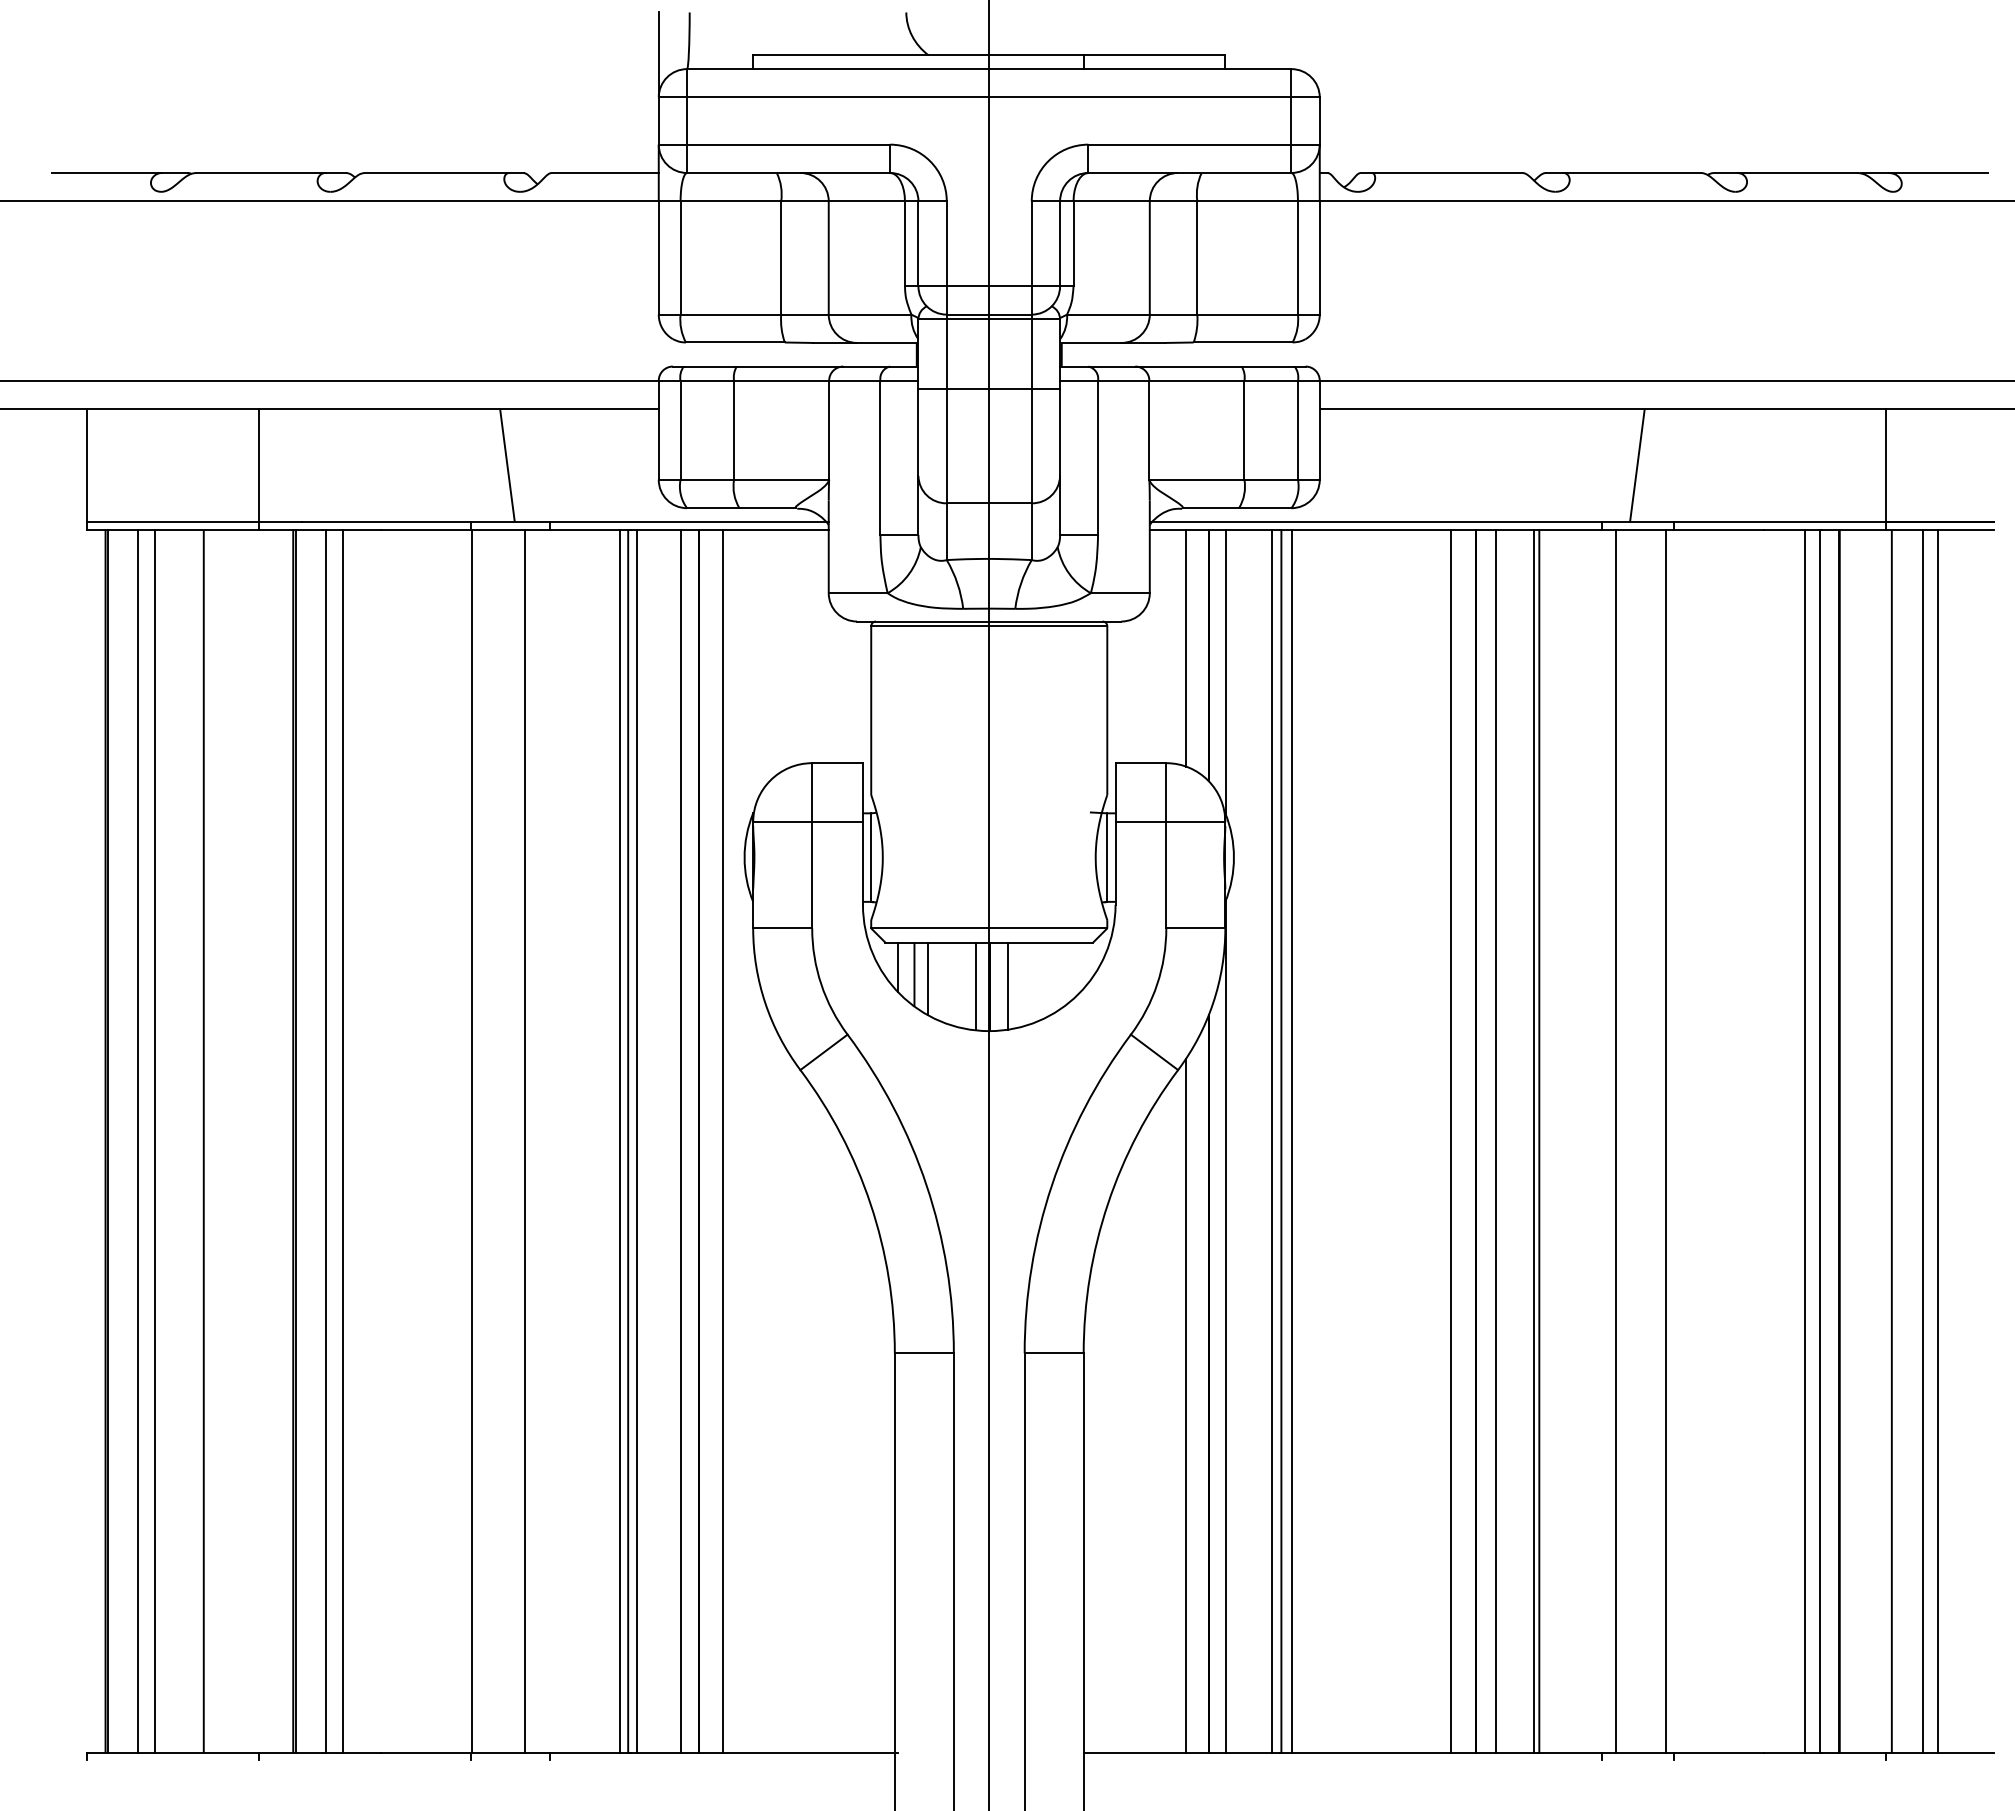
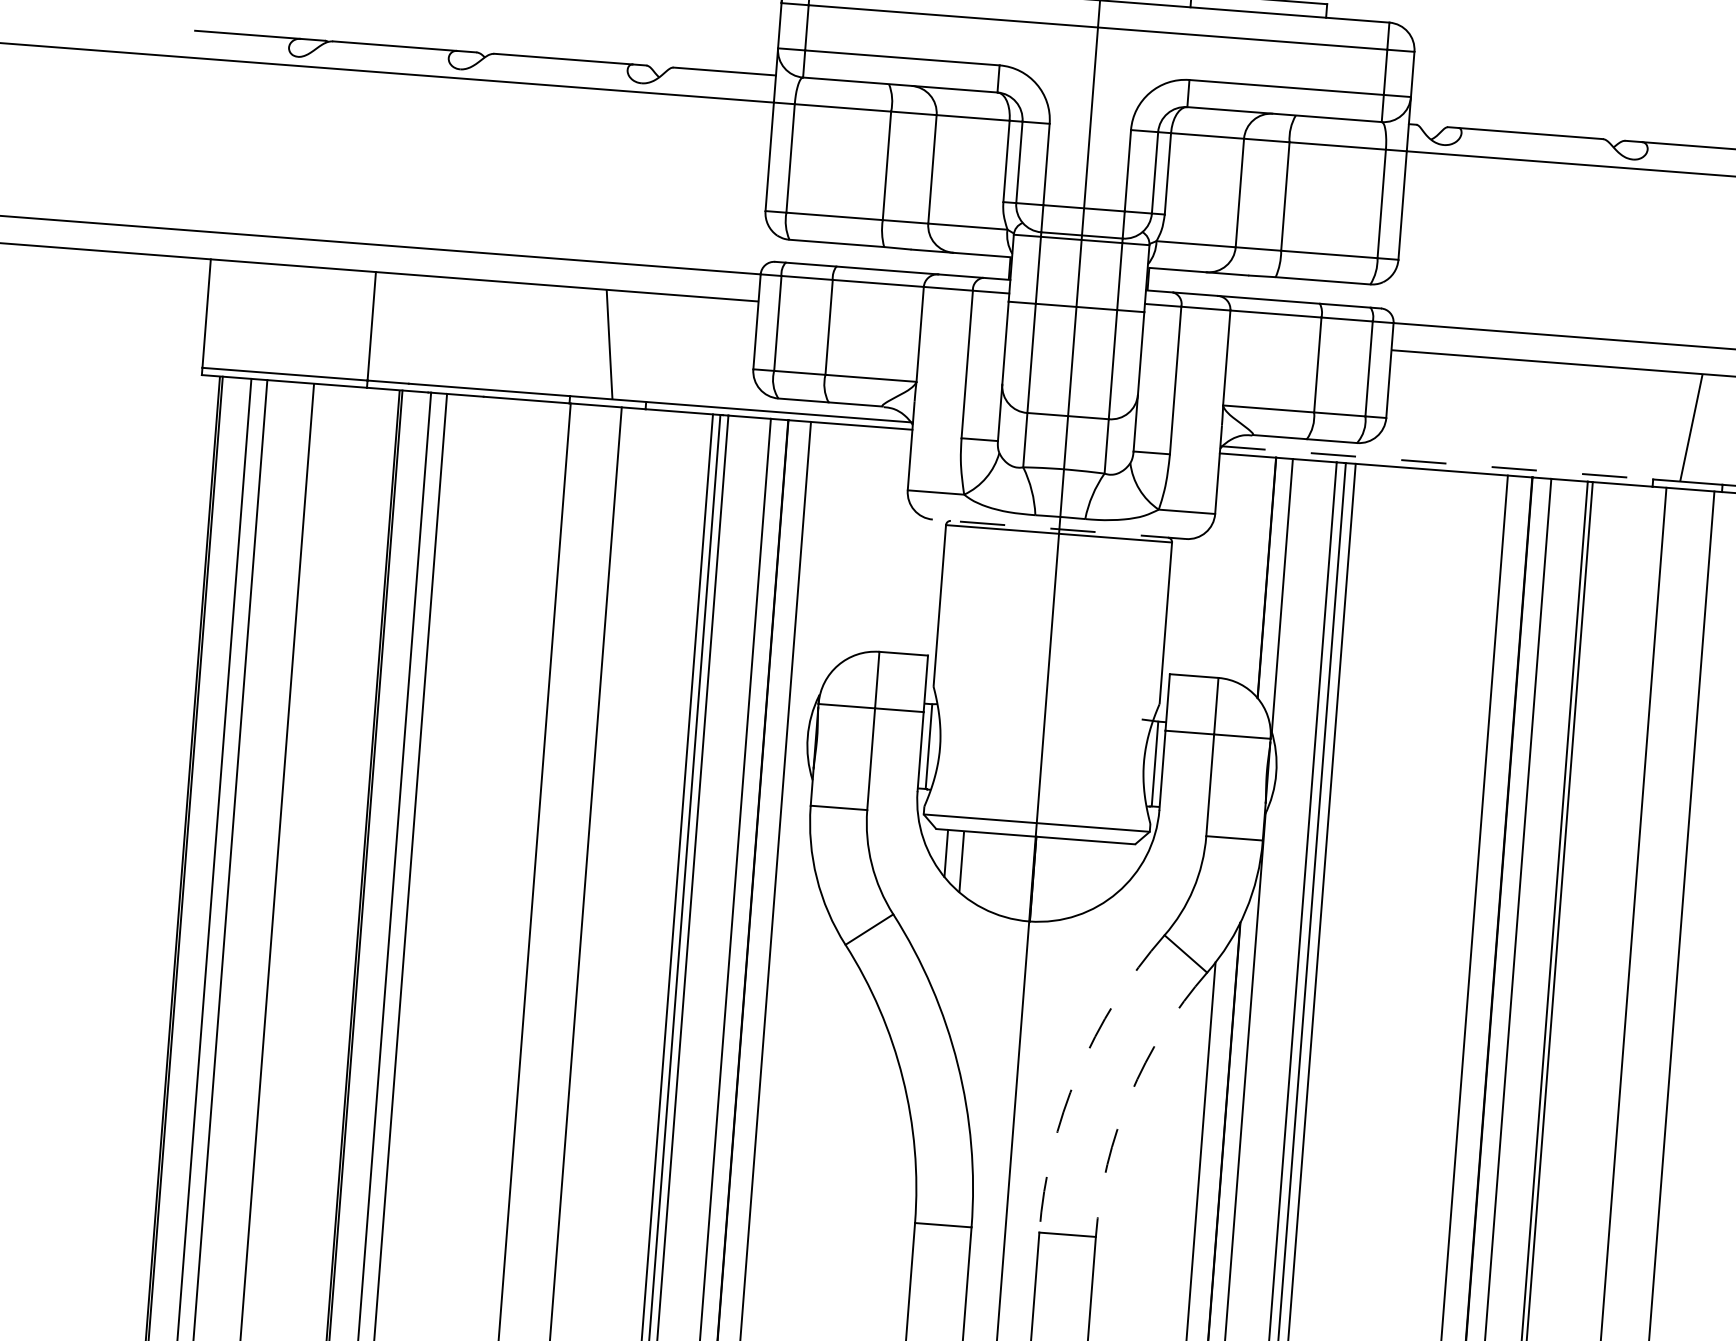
line: (1375, 522) -> (1436, 462), solid -> dashed
line: (988, 621) -> (1058, 529), solid -> dashed
line: (1186, 647) -> (1246, 568), removed
line: (927, 978) -> (973, 866), removed
line: (1008, 985) -> (1050, 879), removed
line: (975, 986) -> (1019, 877), removed
arc: (1051, 1185) -> (1077, 1073), solid -> dashed
arc: (1107, 1204) -> (1129, 1096), solid -> dashed

